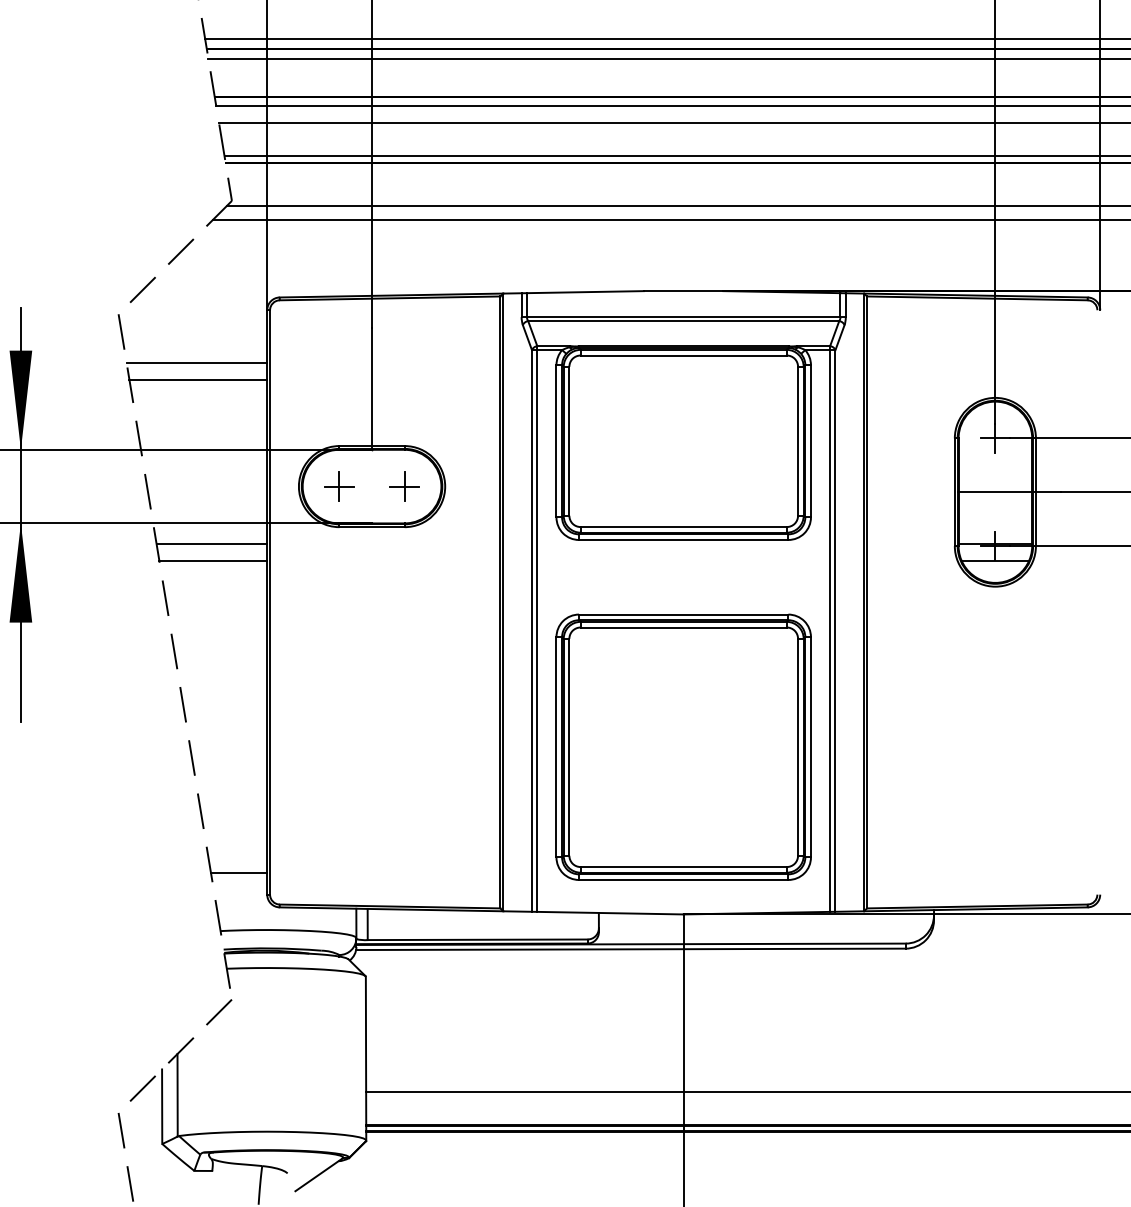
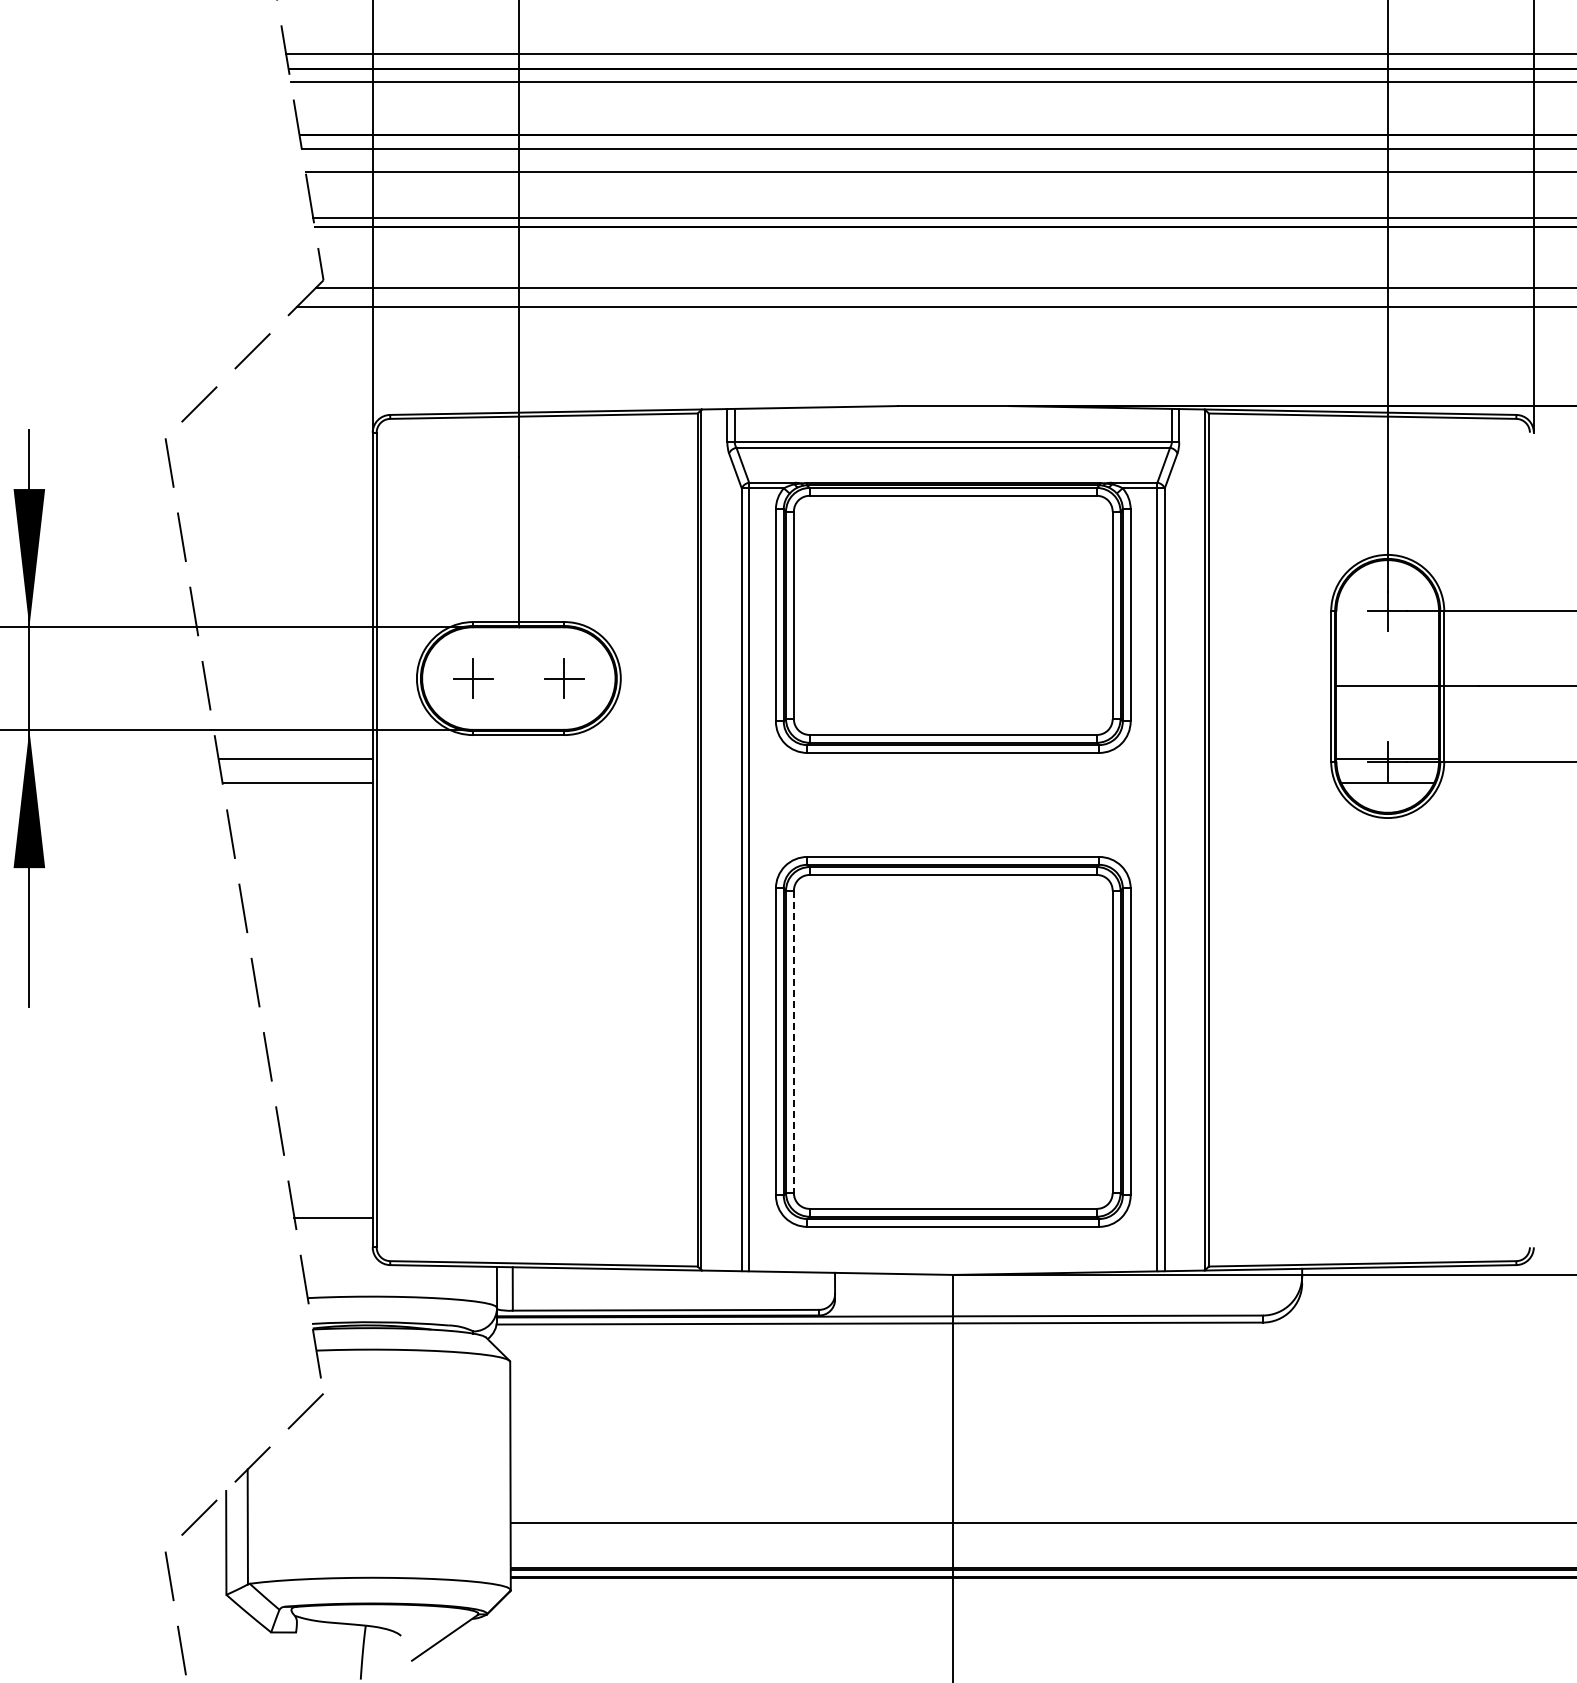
line: (196, 363) -> (274, 506), removed
line: (198, 380) -> (276, 530), removed
line: (569, 747) -> (793, 1042), solid -> dashed

